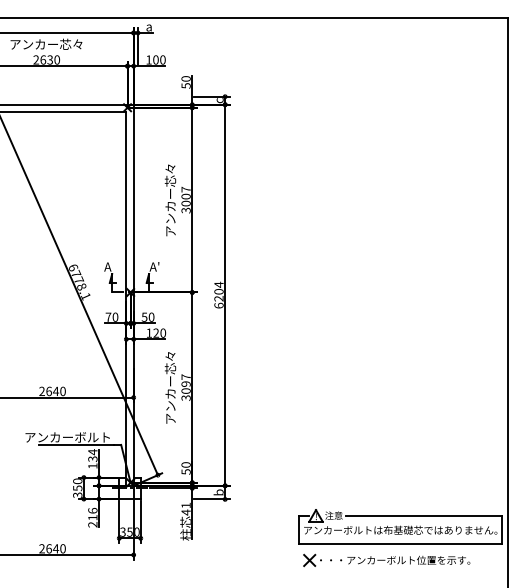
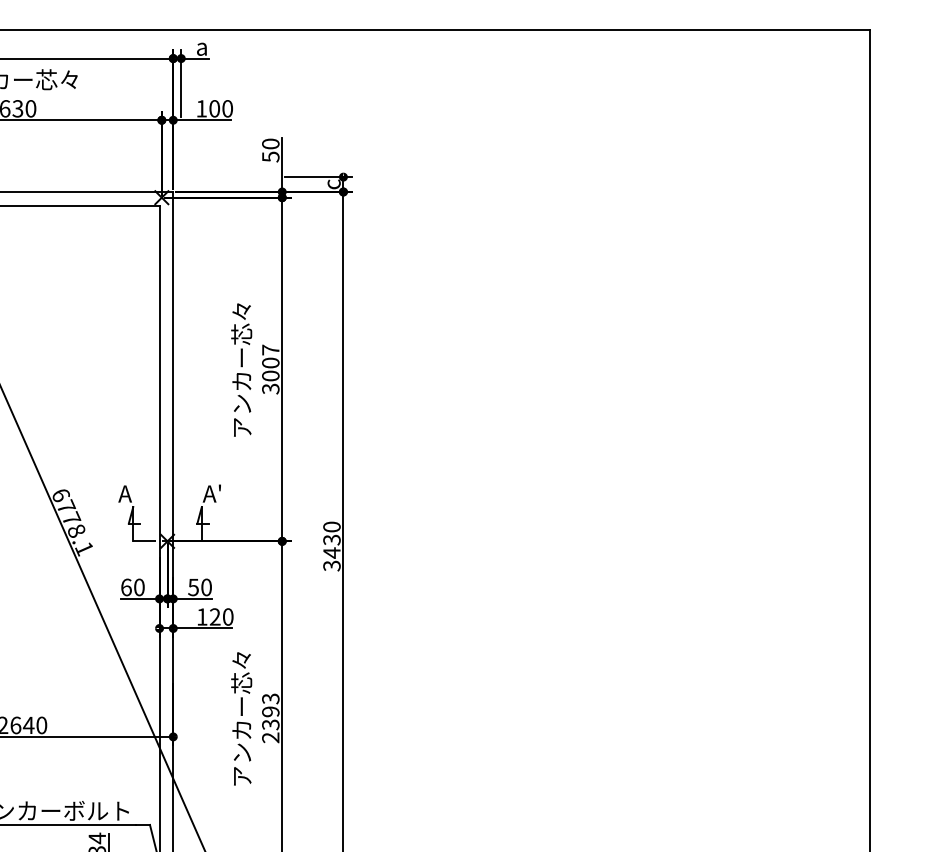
text: (218, 294) -> (331, 545), 6204 -> 3430
text: (108, 316) -> (126, 586), 70 -> 60
text: (185, 387) -> (269, 718), 3097 -> 2393

